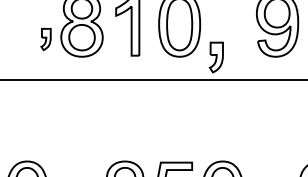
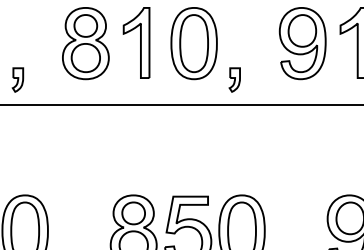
part: (45, 38) -> (17, 79), moved
part: (216, 57) -> (234, 79), size x0.71

